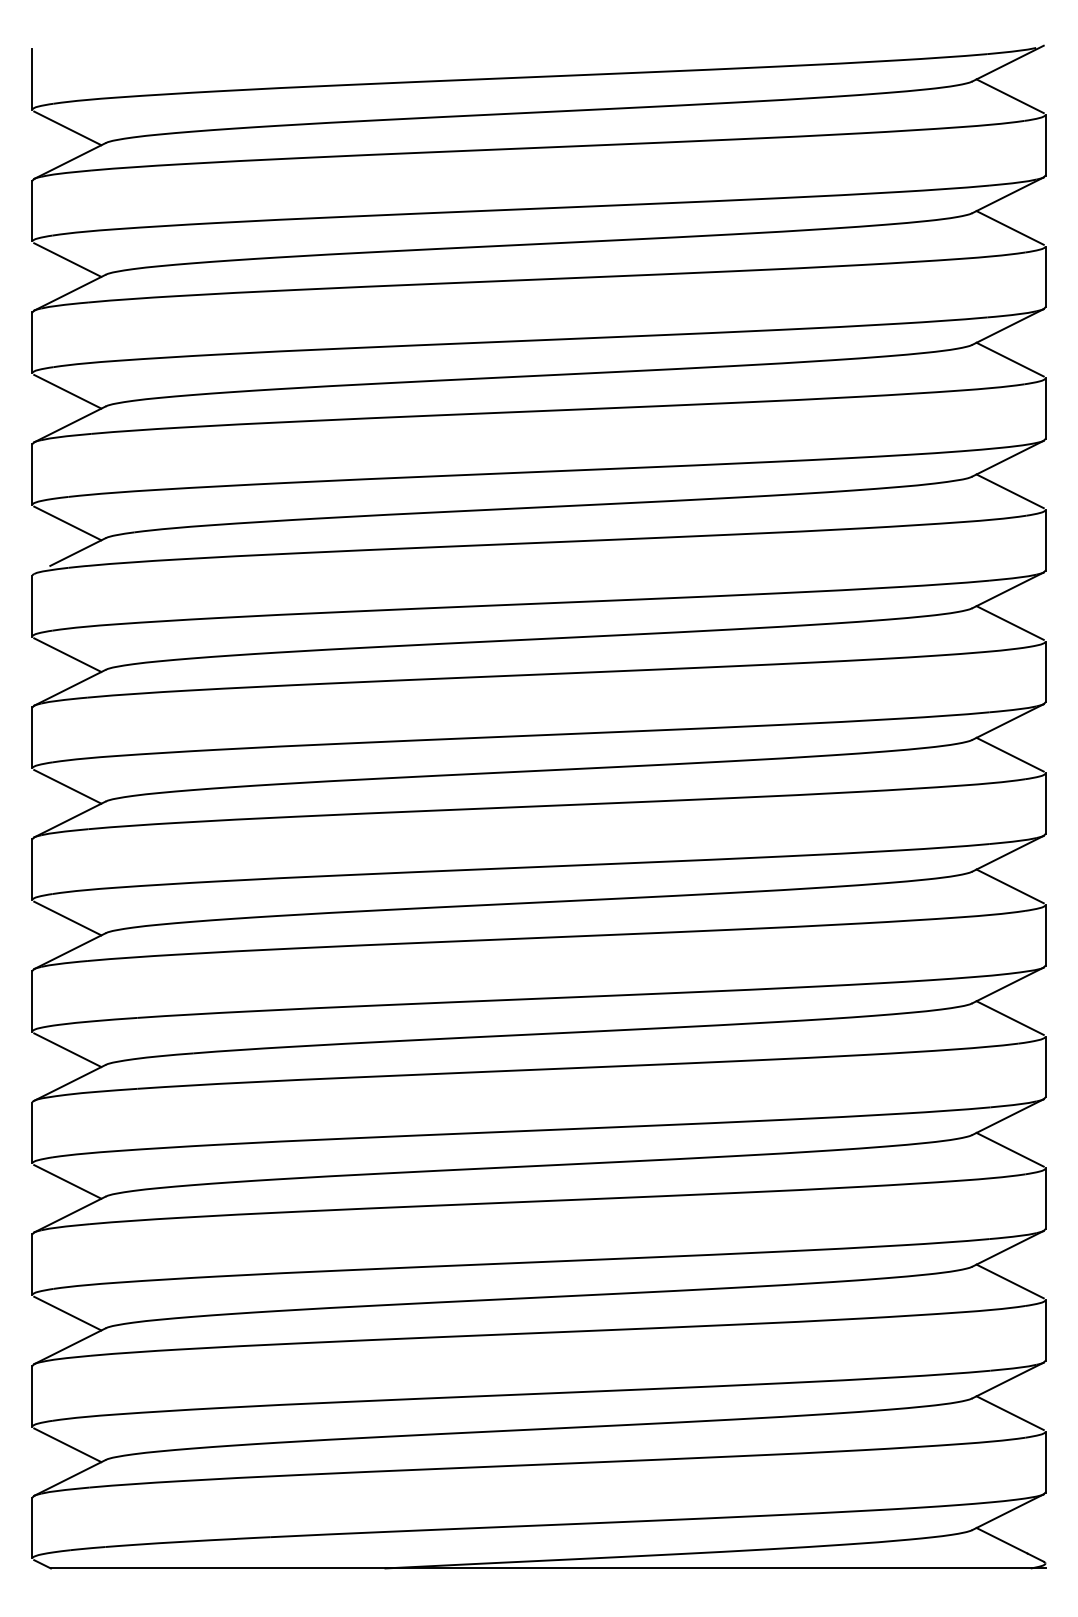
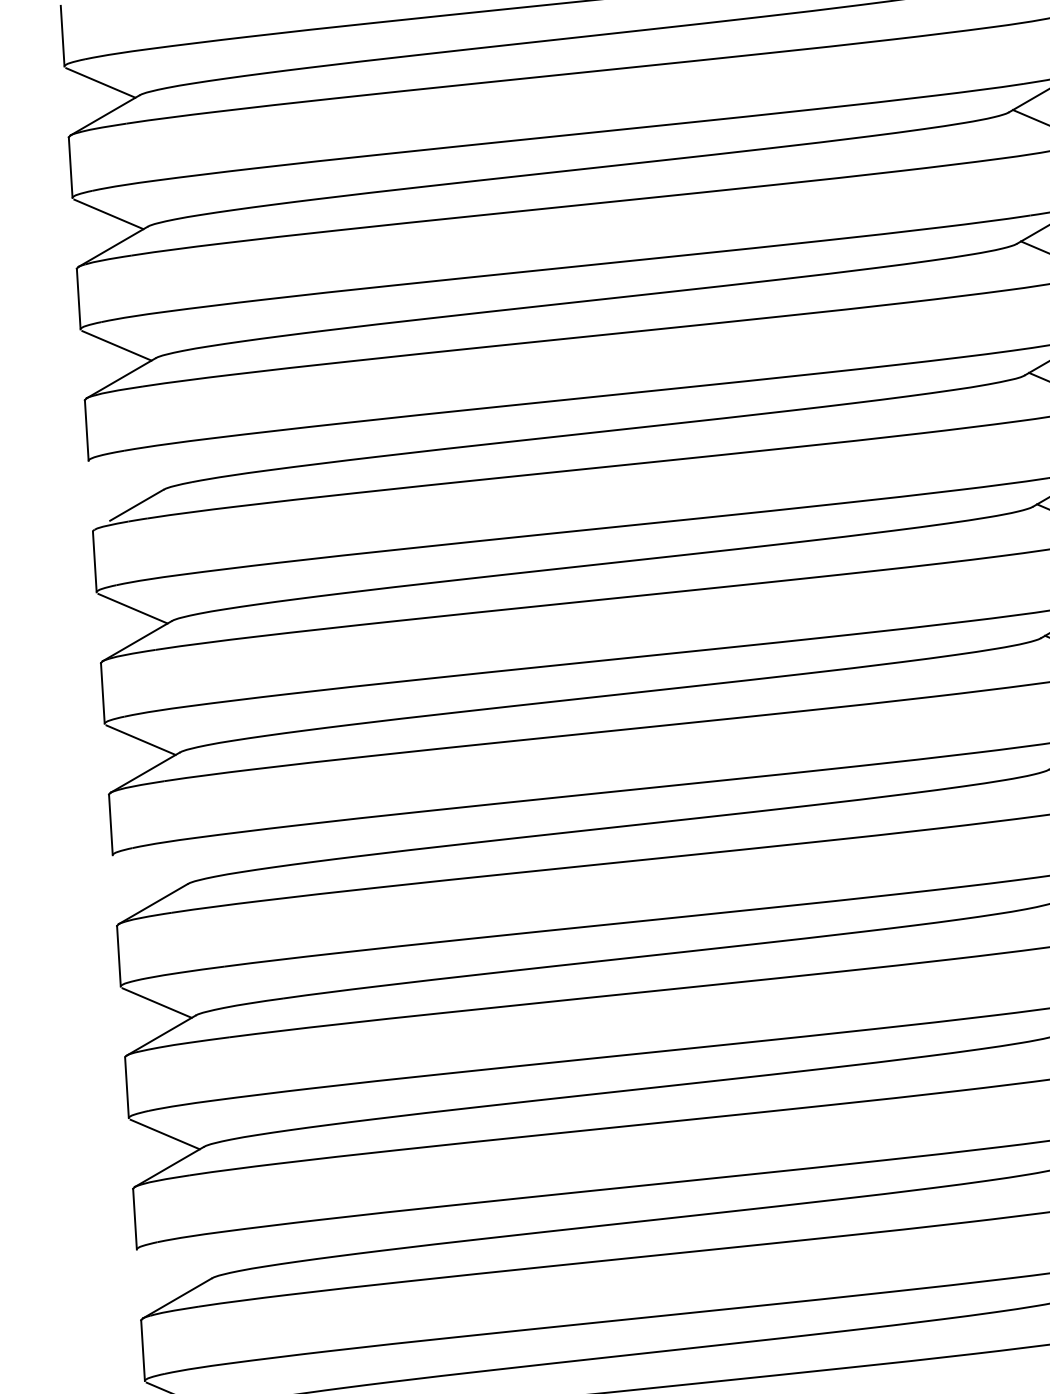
line: (67, 523) -> (124, 477), removed
line: (67, 918) -> (148, 871), removed
line: (67, 1313) -> (172, 1265), removed

